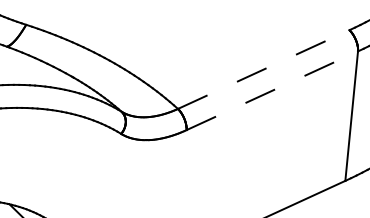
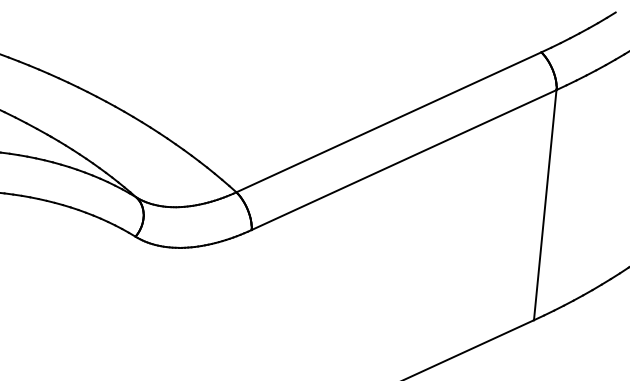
line: (264, 69) -> (390, 122), dashed -> solid
line: (272, 90) -> (404, 159), dashed -> solid

